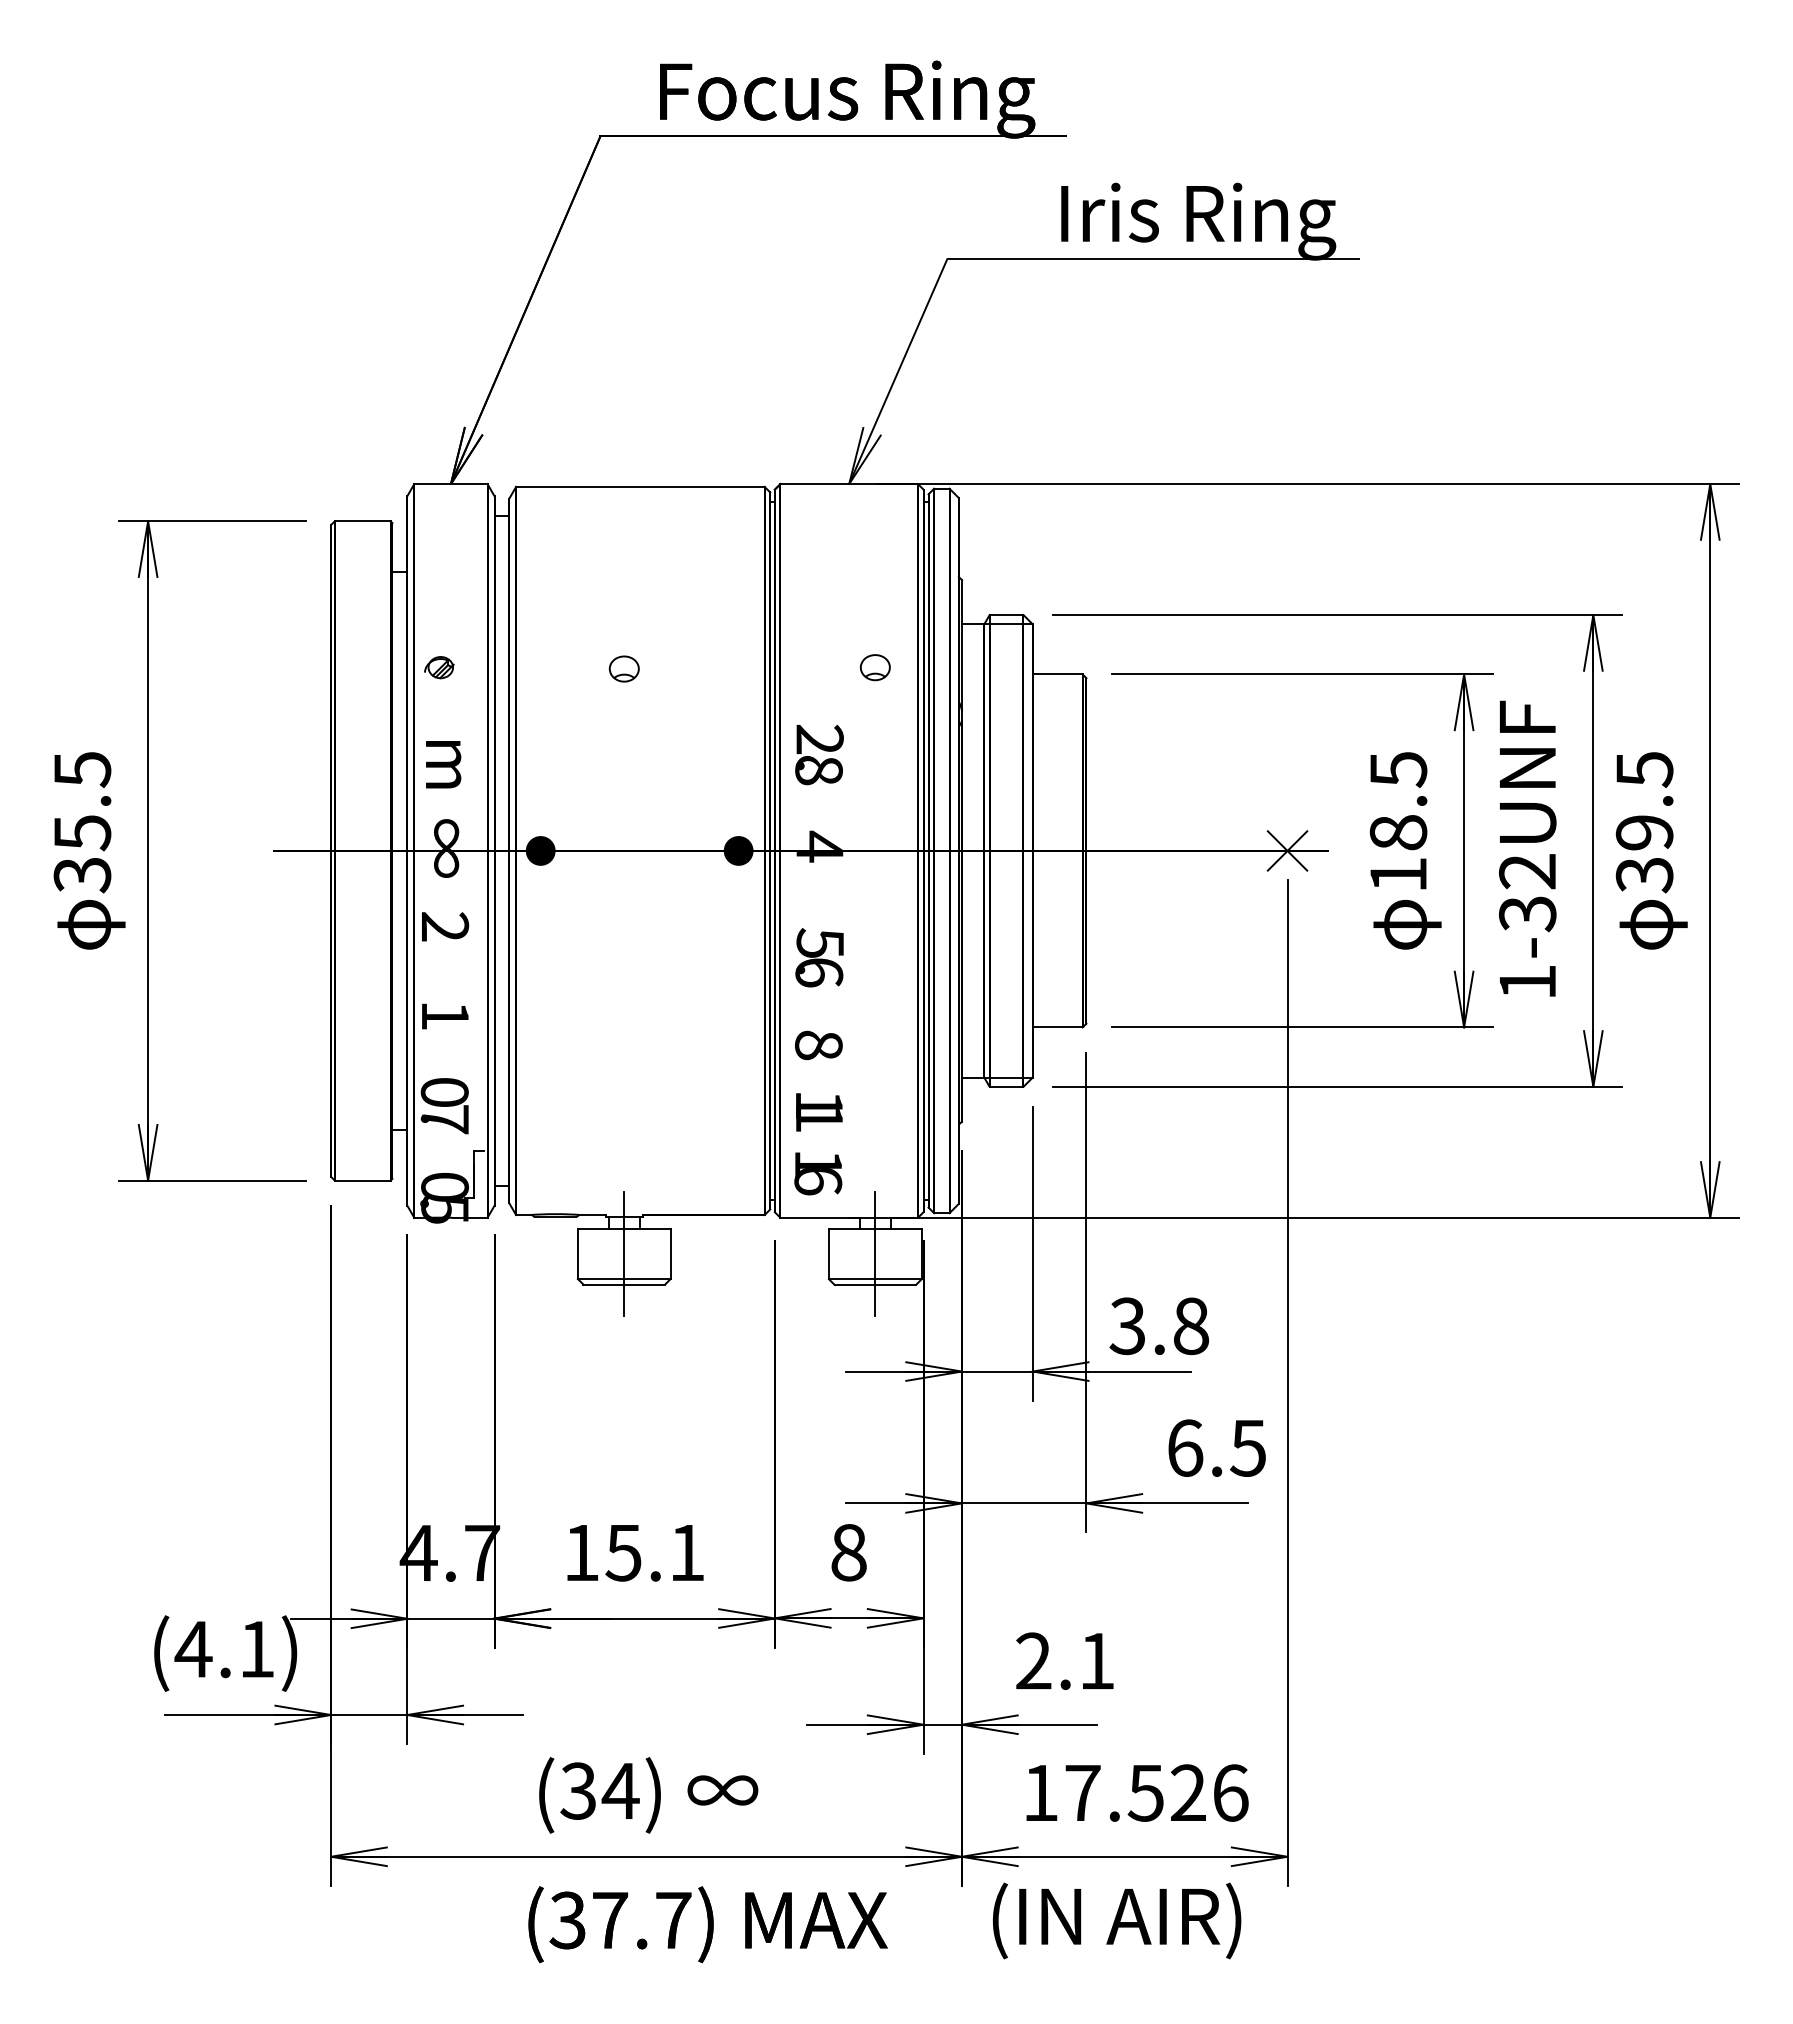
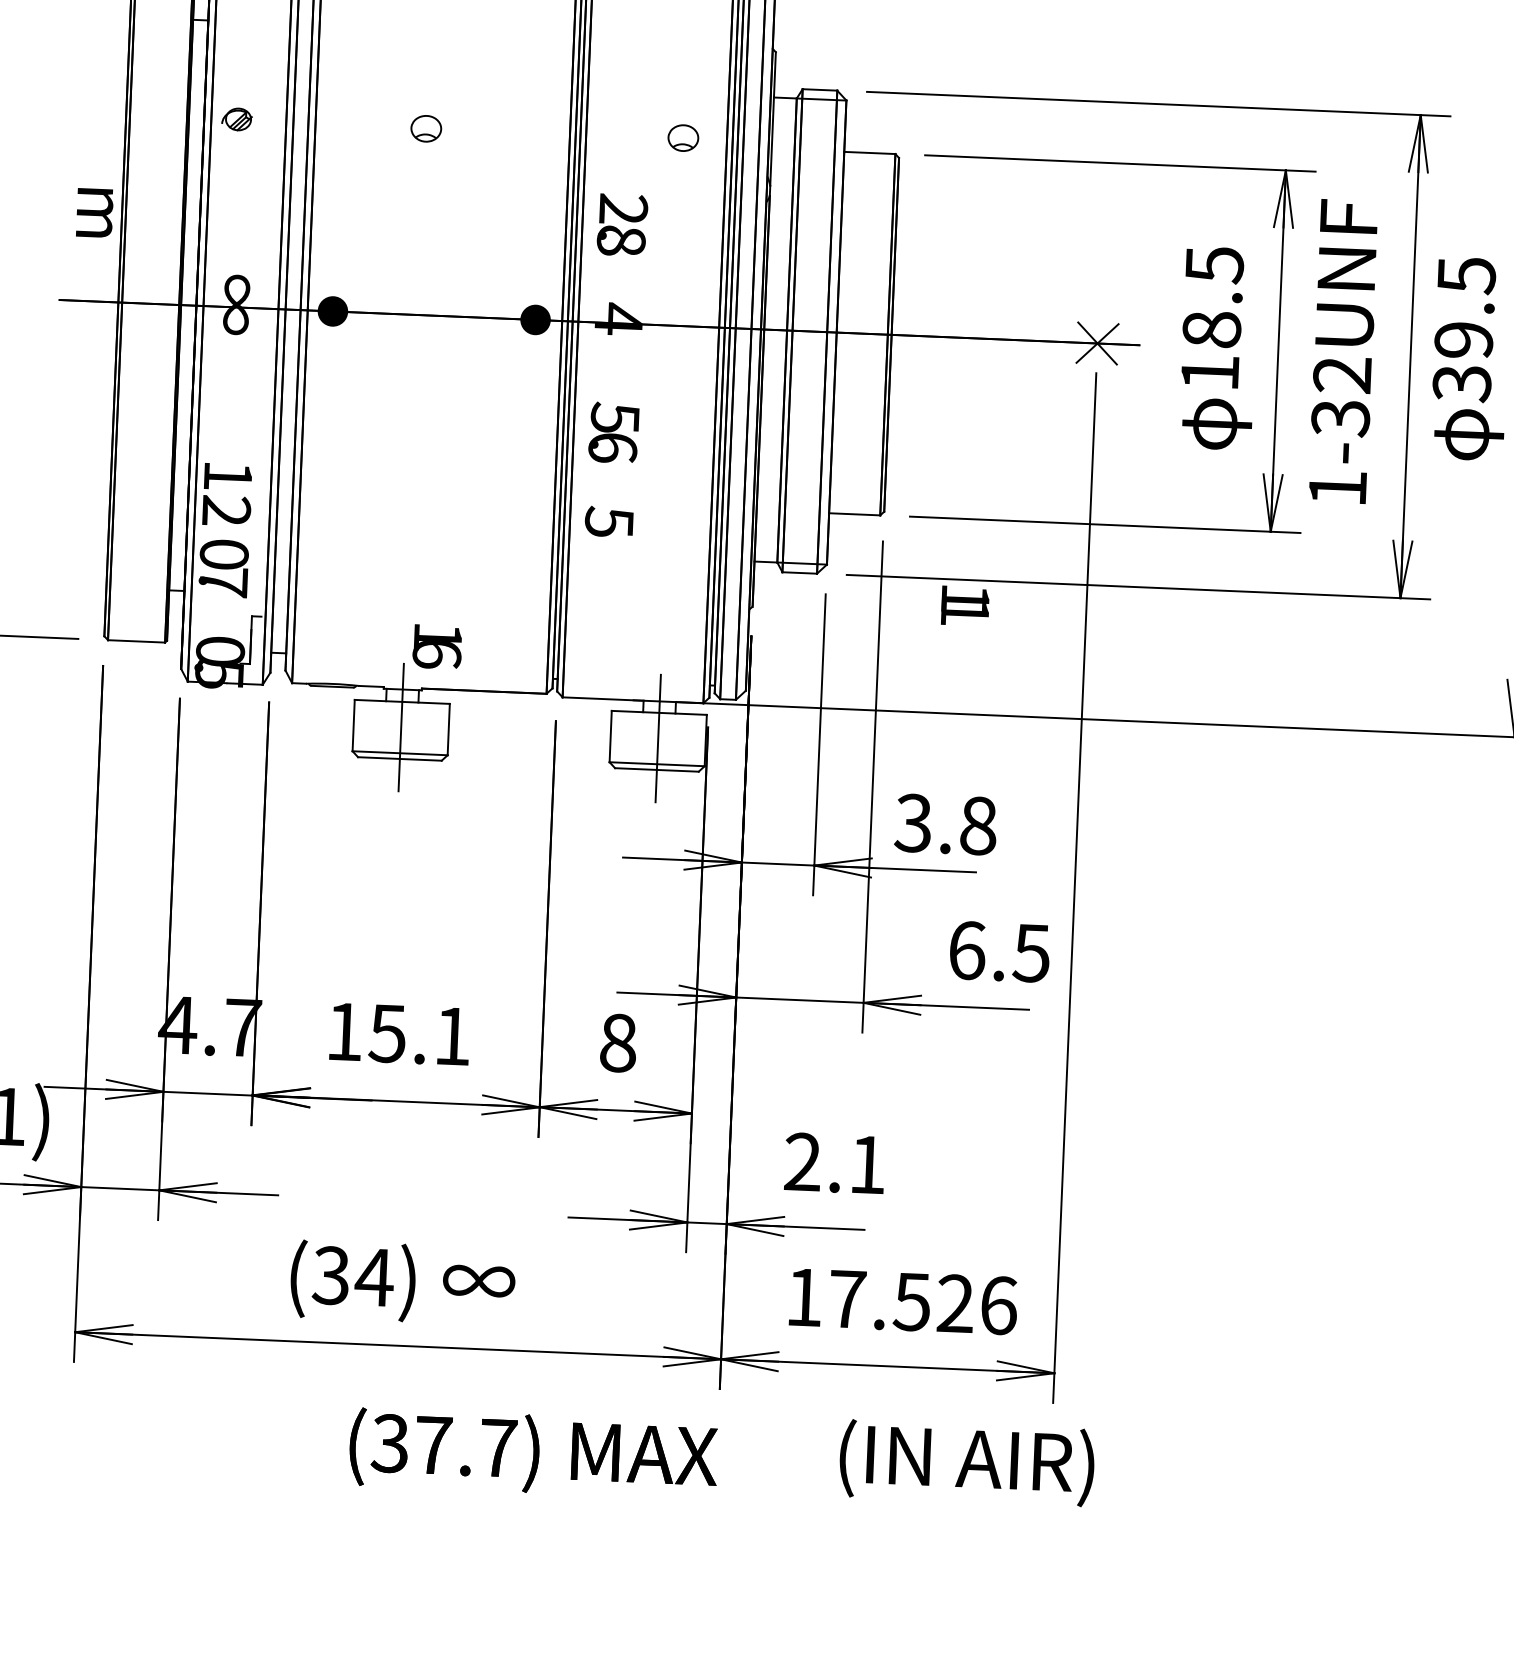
text: (443, 764) -> (94, 212), moved
text: (445, 926) -> (226, 510), moved
text: (818, 1044) -> (609, 521), 8 -> 5
text: (819, 1112) -> (965, 606), moved
text: (818, 1173) -> (437, 646), moved
text: (1116, 1920) -> (966, 1462), moved
text: (707, 1924) -> (533, 1453), moved

